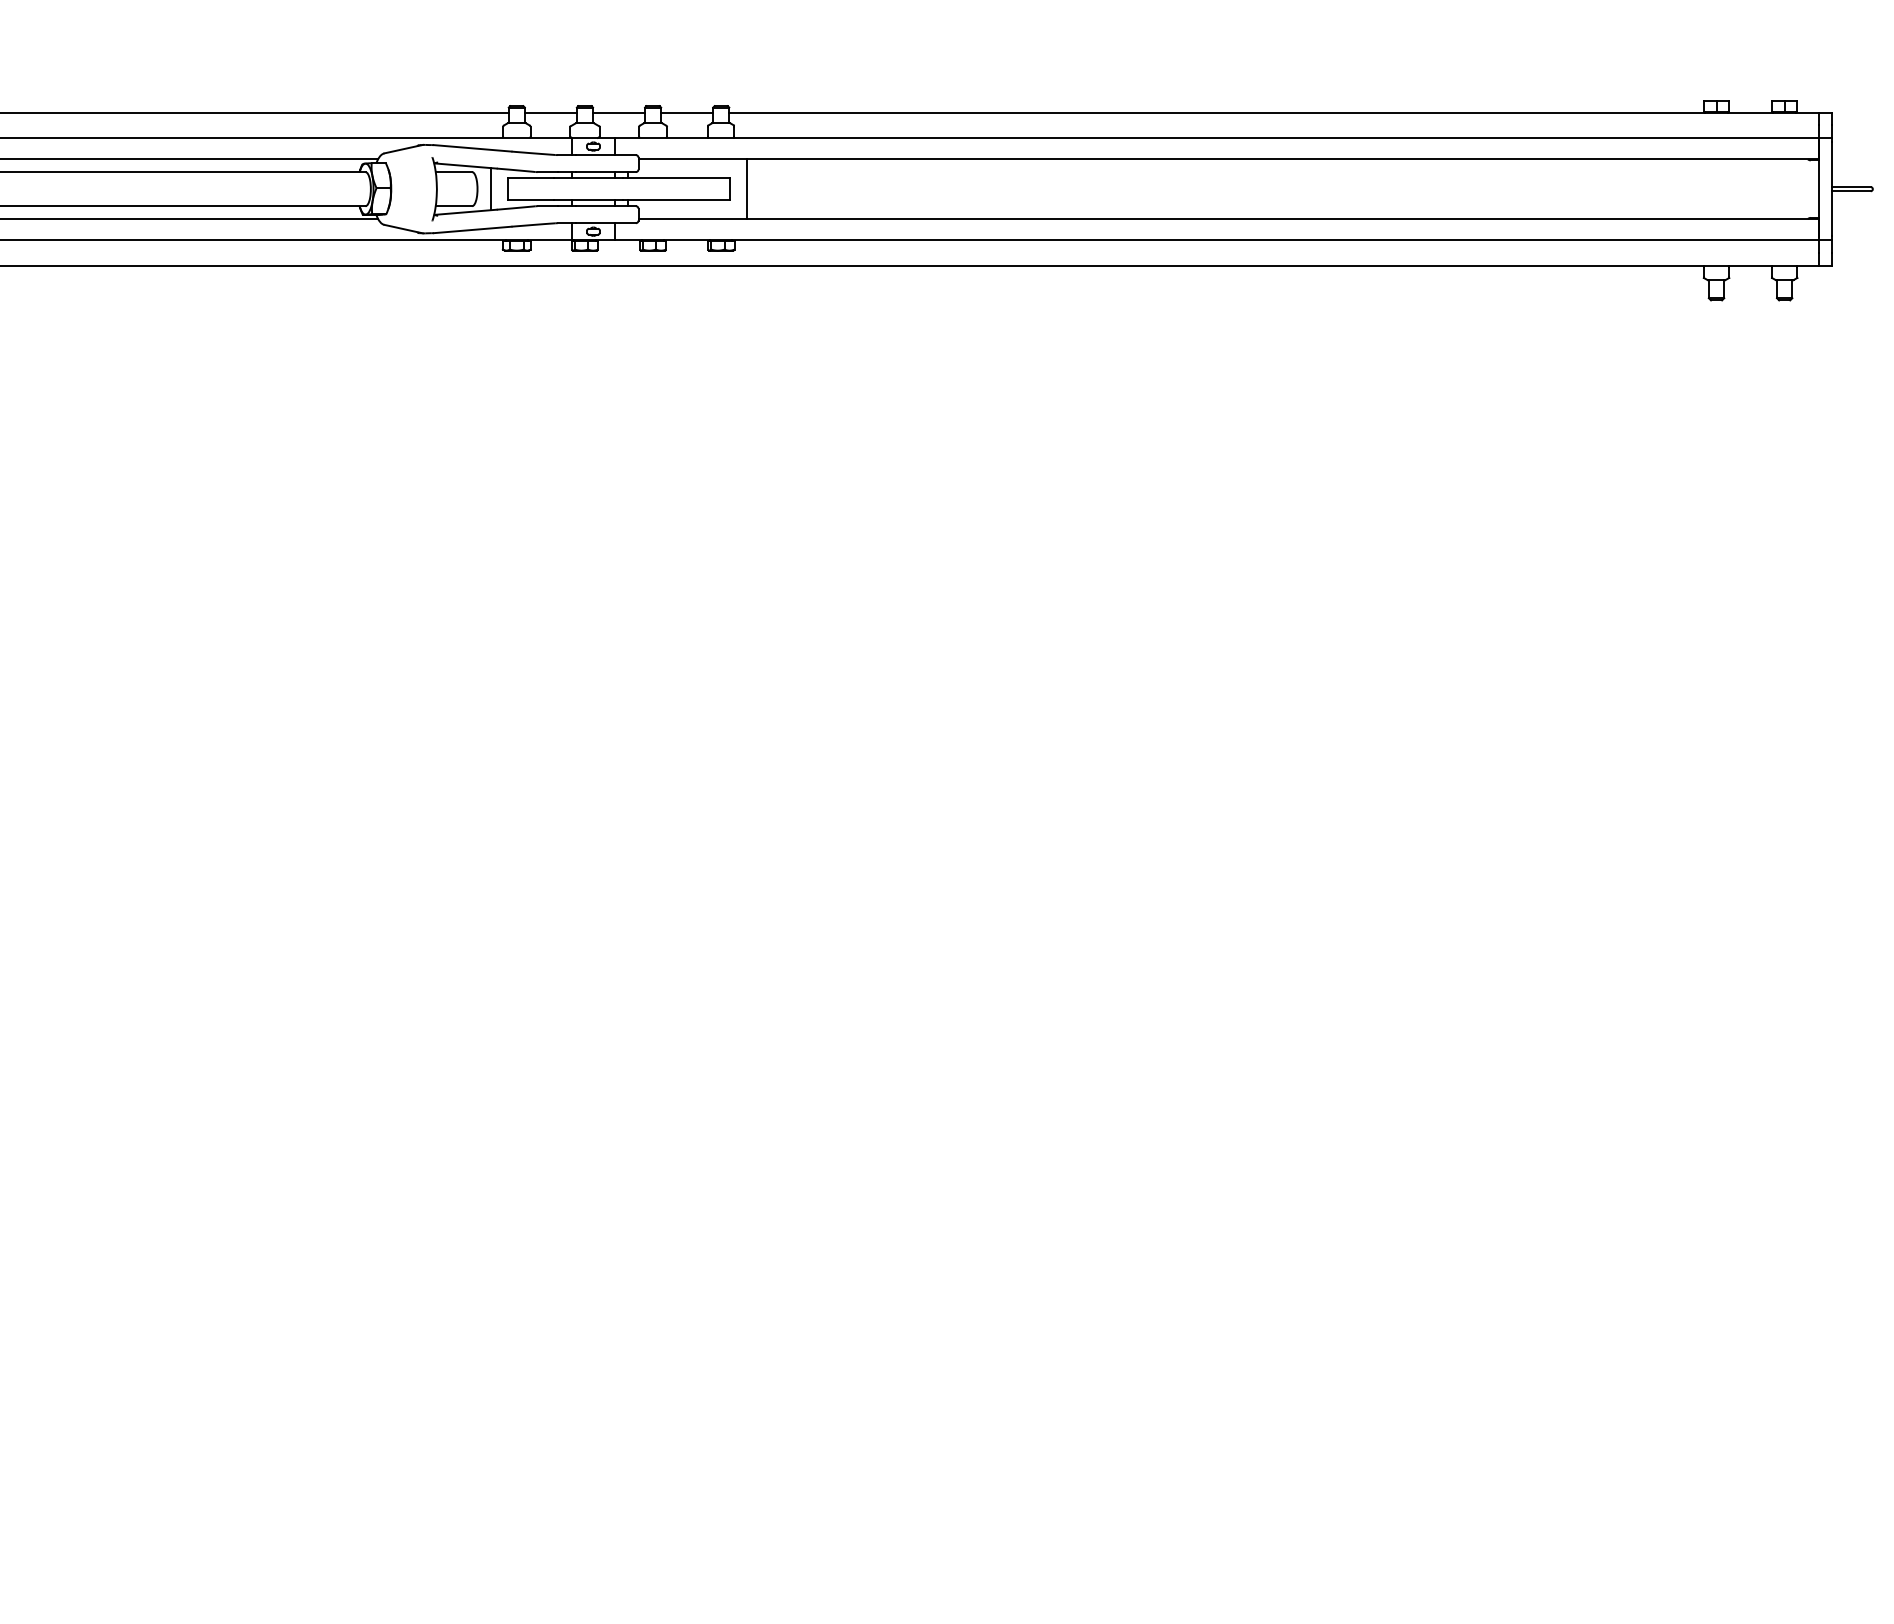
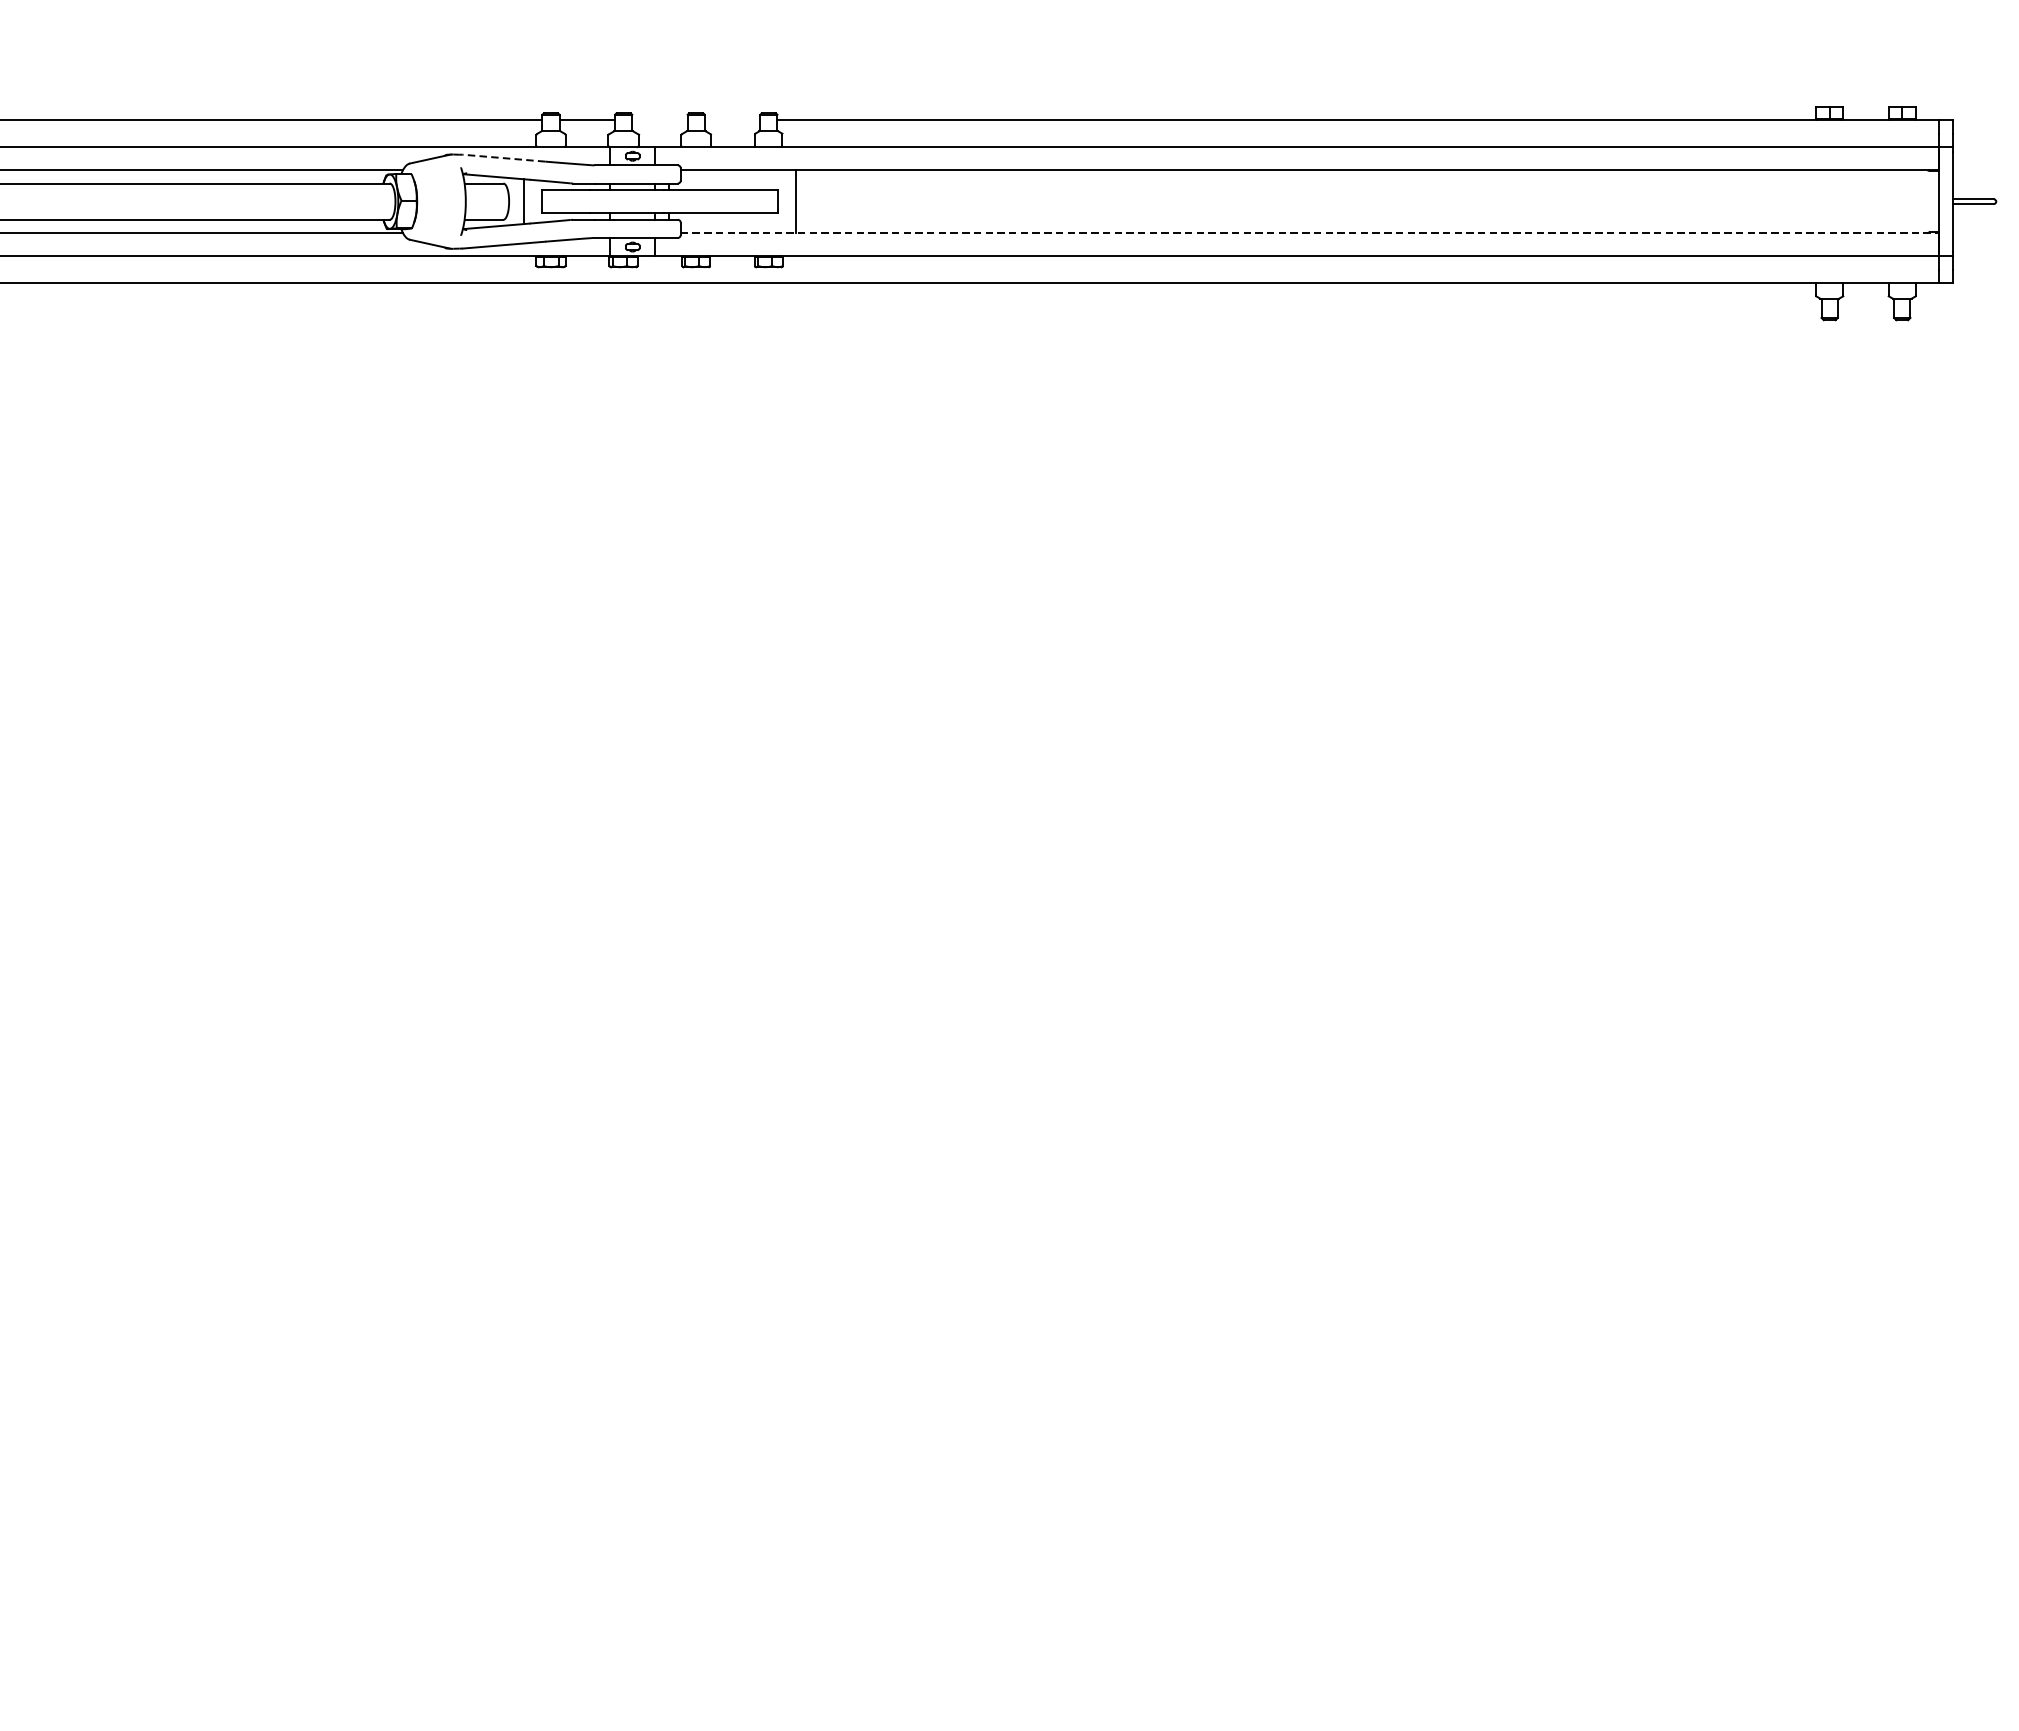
line: (619, 112) -> (660, 119), removed
line: (687, 112) -> (732, 119), removed
line: (472, 148) -> (503, 158), solid -> dashed
line: (1229, 218) -> (1310, 232), solid -> dashed

